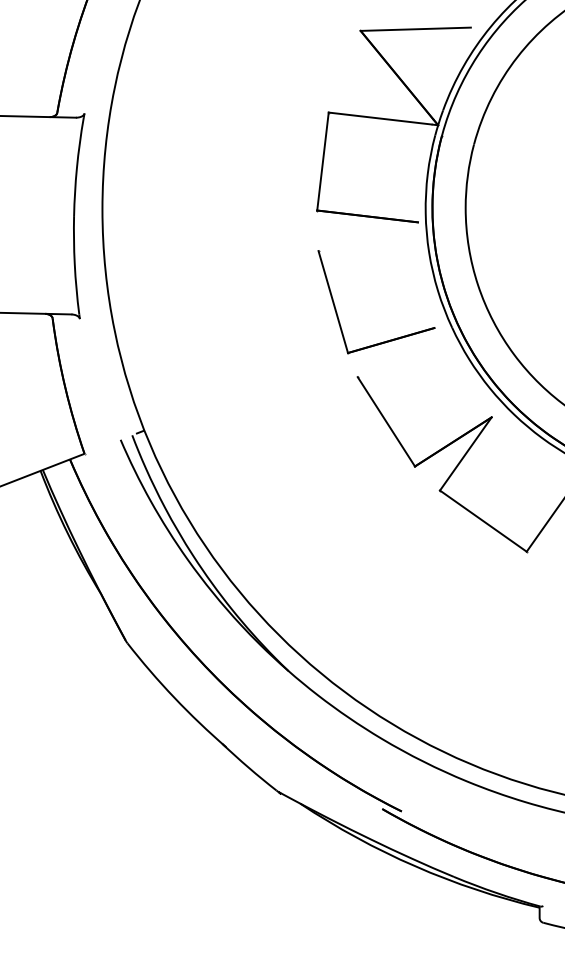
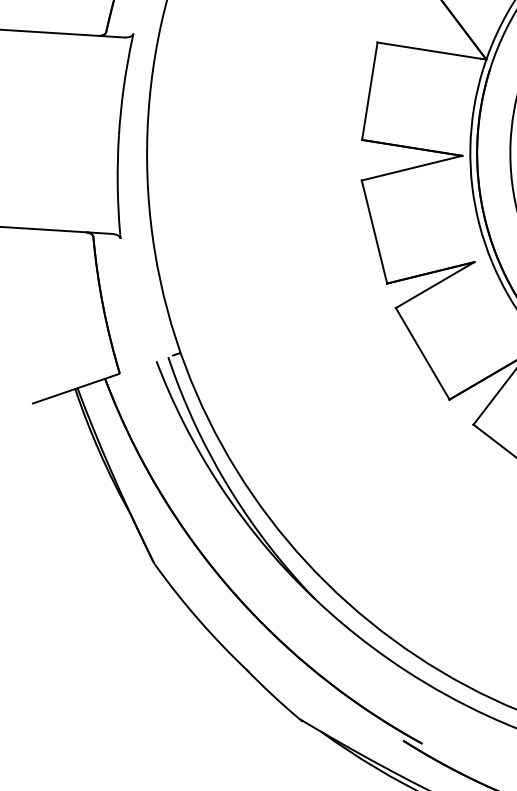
line: (368, 236) -> (412, 167), added
line: (395, 352) -> (434, 284), added

